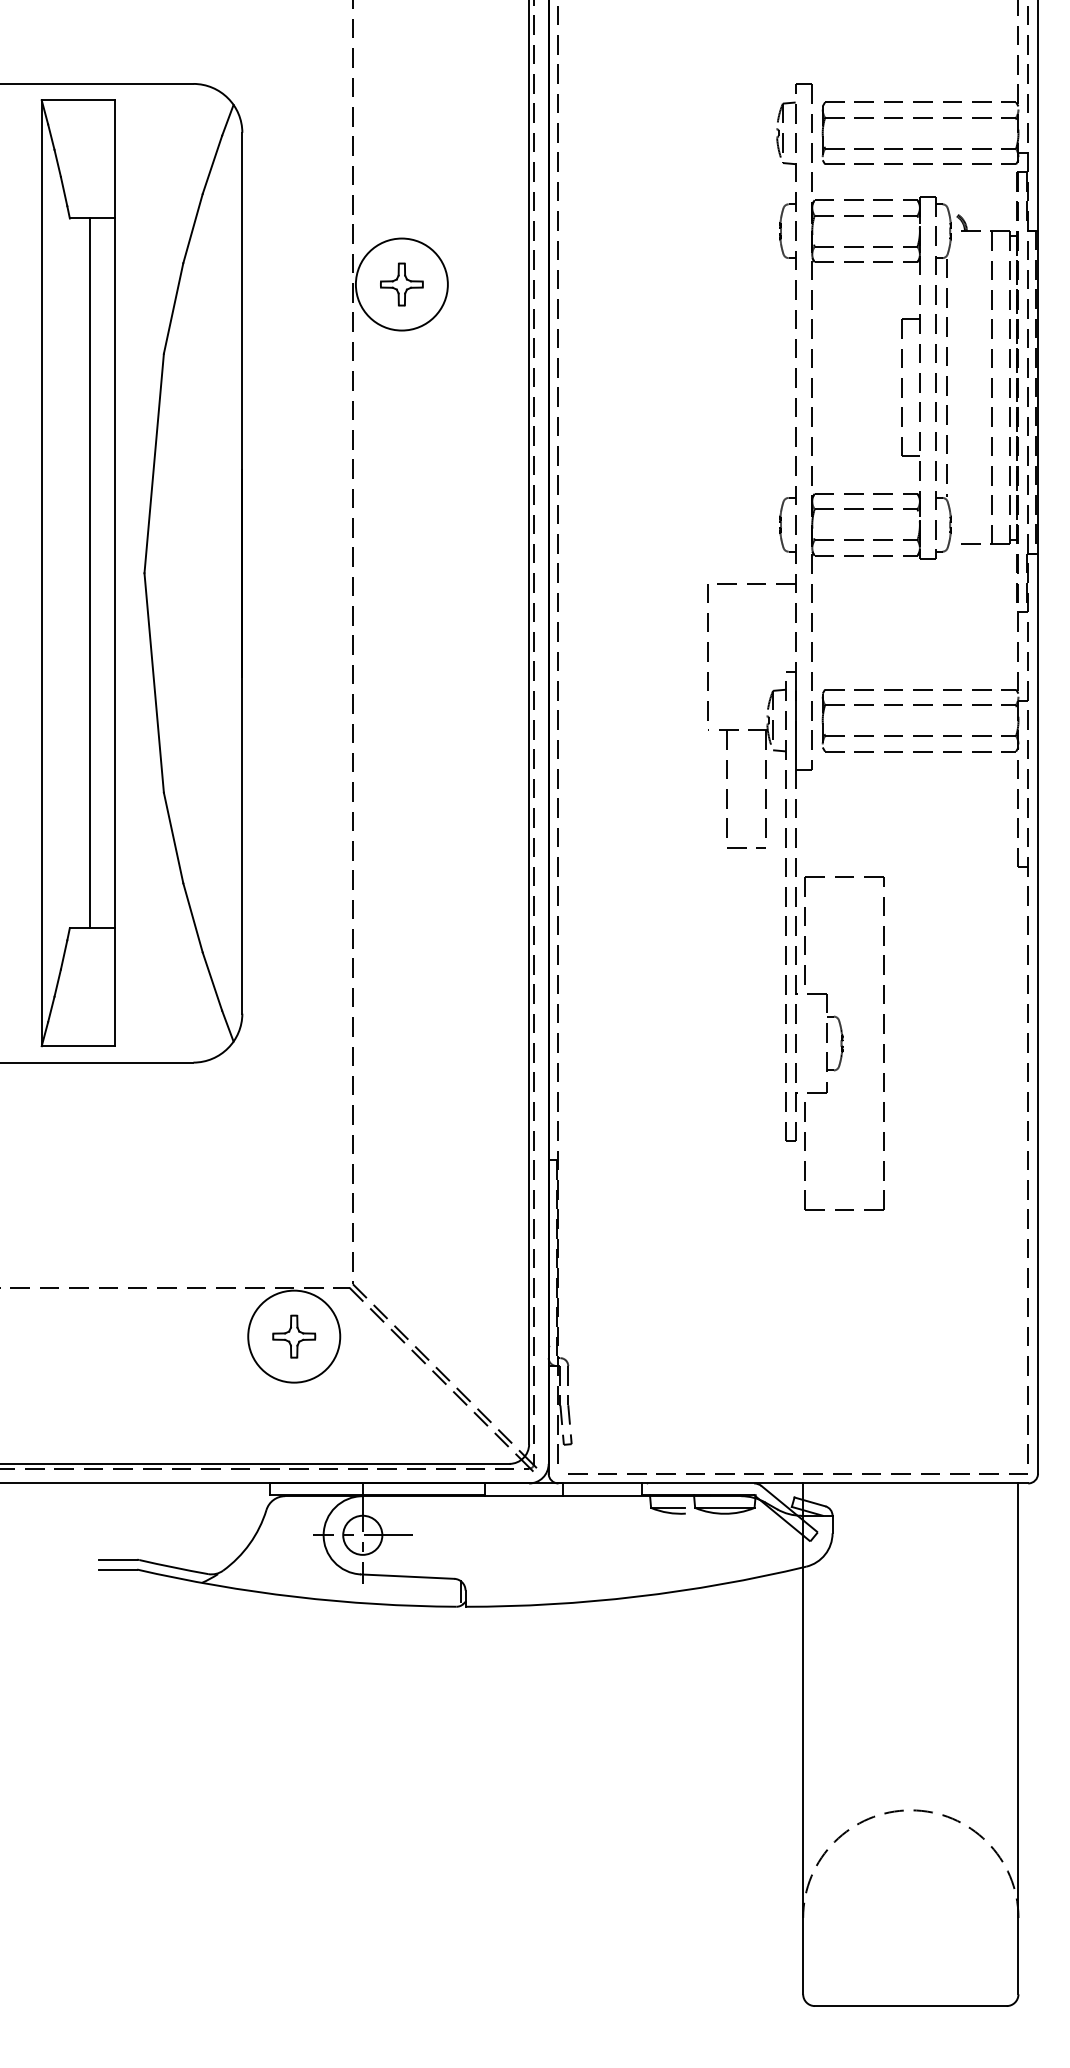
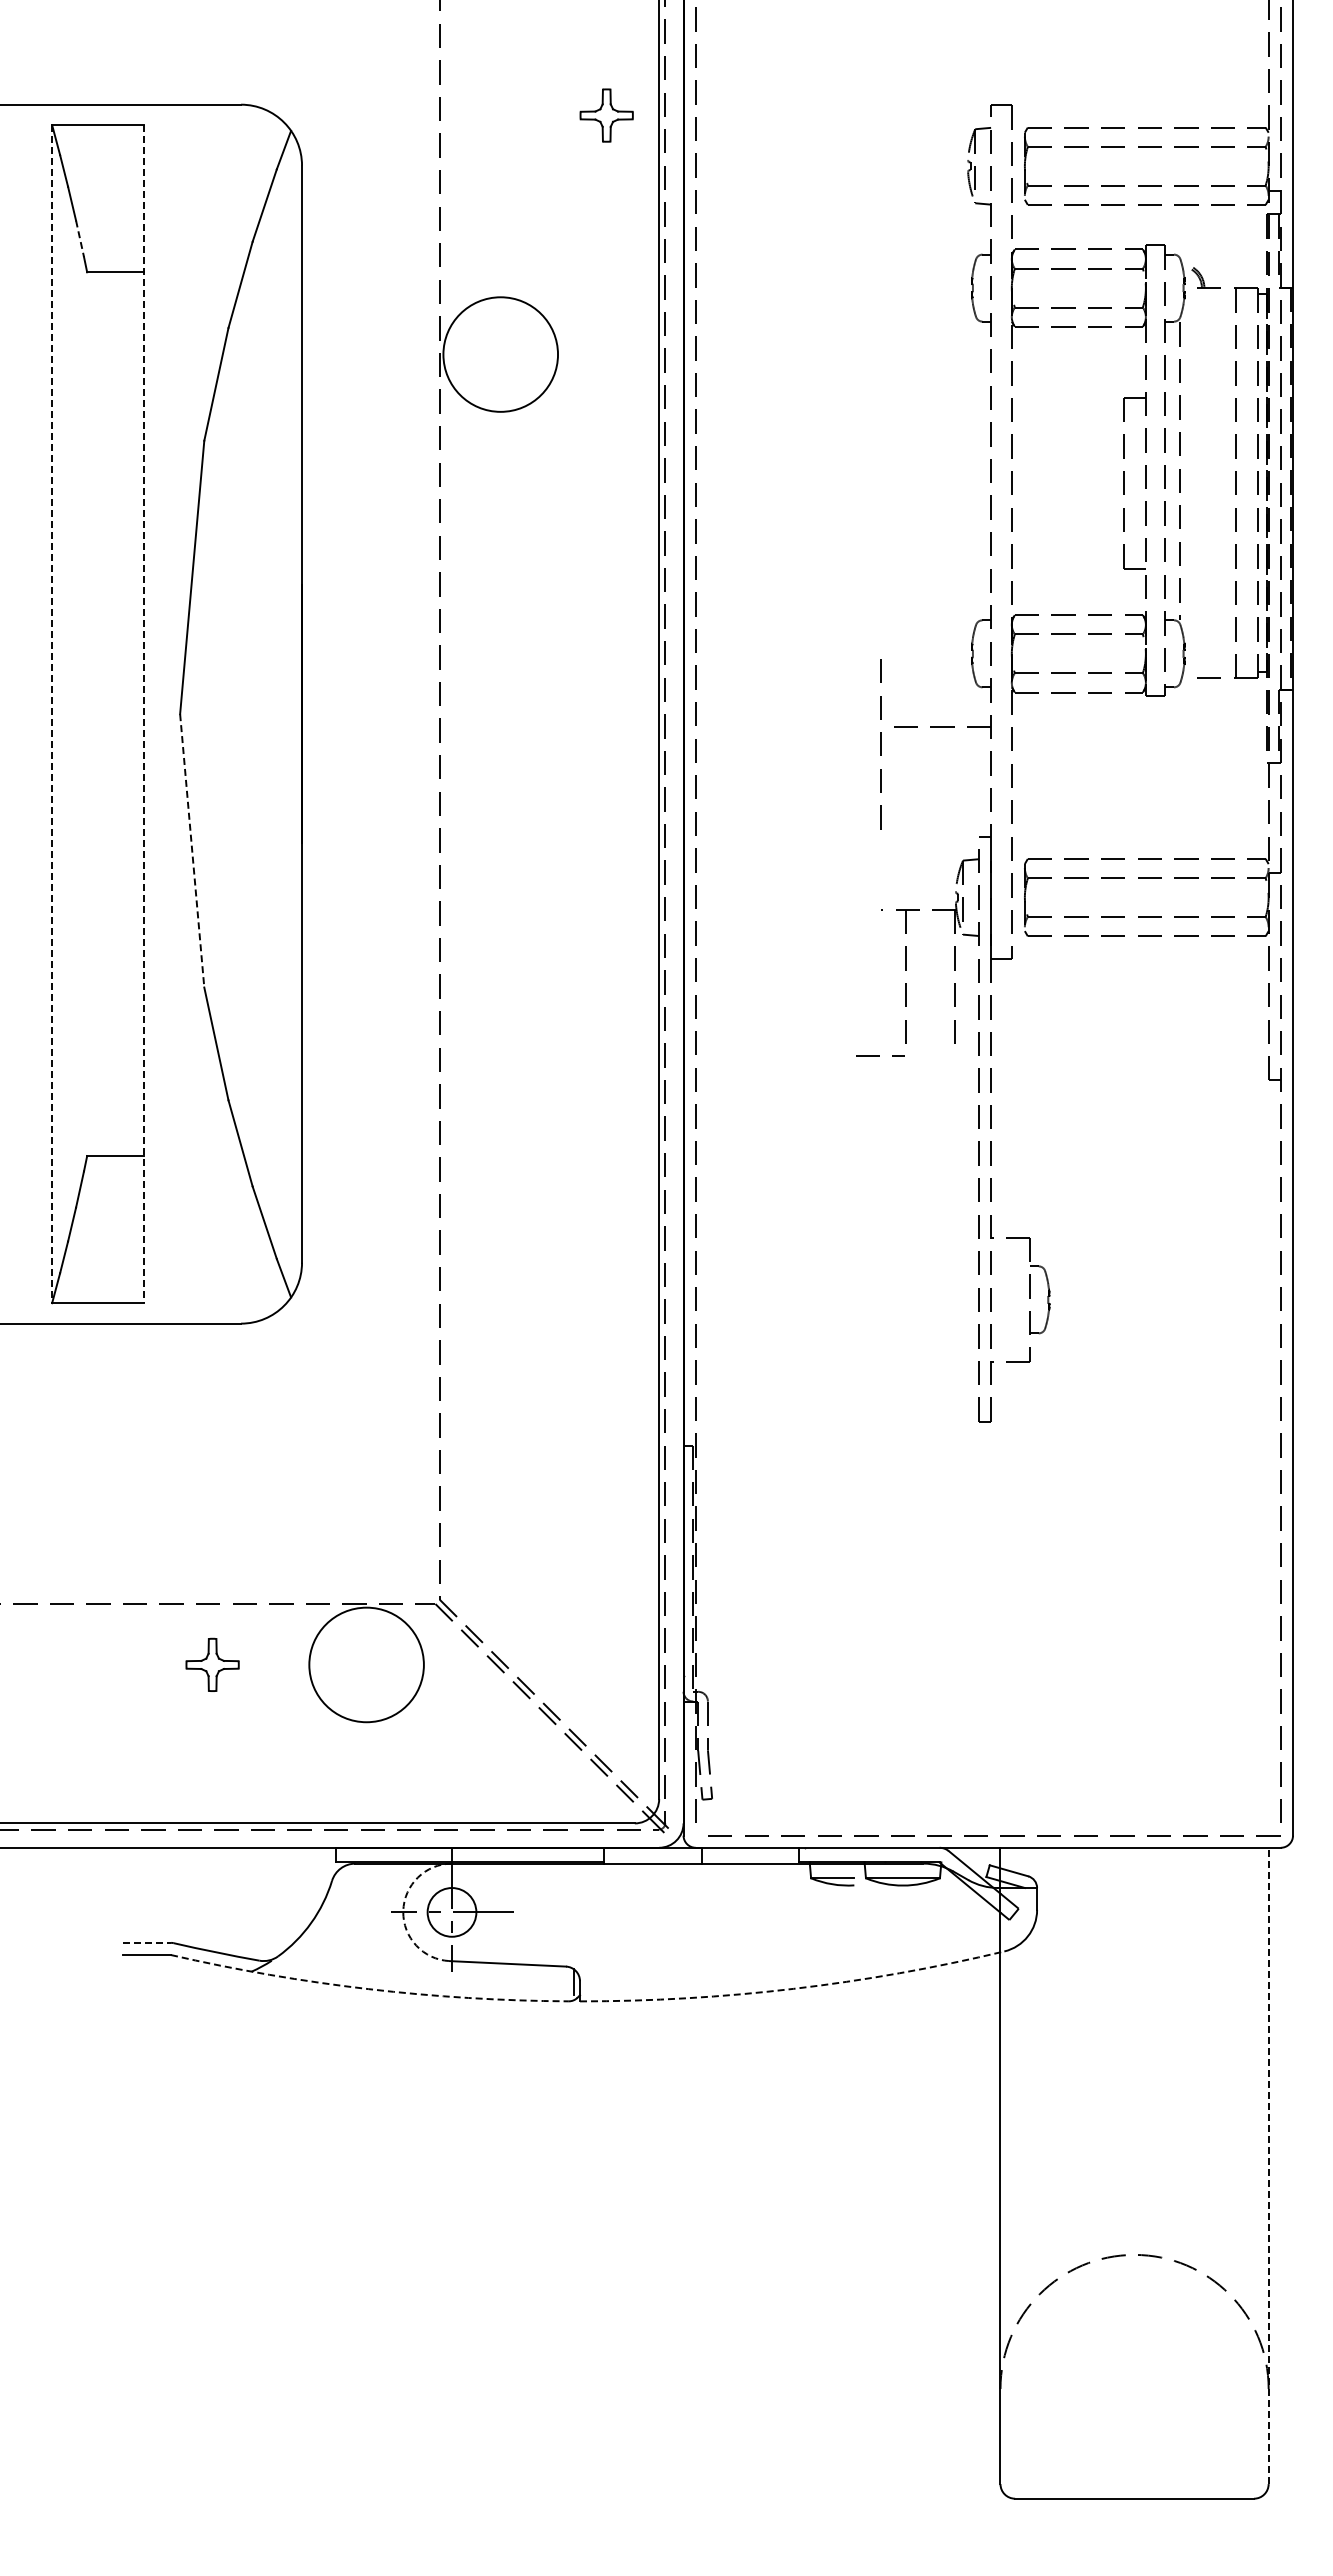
line: (64, 191) -> (80, 238), solid -> dashed
part: (401, 284) -> (606, 115), moved
line: (42, 573) -> (52, 714), solid -> dashed
line: (89, 573) -> (111, 714), removed
line: (115, 573) -> (143, 714), solid -> dashed
line: (706, 652) -> (880, 744), moved
line: (154, 683) -> (192, 851), solid -> dashed
line: (746, 847) -> (879, 1055), moved
part: (883, 1044) -> (1100, 1300), removed
part: (294, 1336) -> (212, 1664), moved
arc: (323, 1534) -> (403, 1911), solid -> dashed
line: (118, 1559) -> (147, 1942), solid -> dashed
arc: (636, 1596) -> (793, 1988), solid -> dashed
arc: (295, 1597) -> (368, 1989), solid -> dashed
line: (1018, 1738) -> (1268, 2165), solid -> dashed

